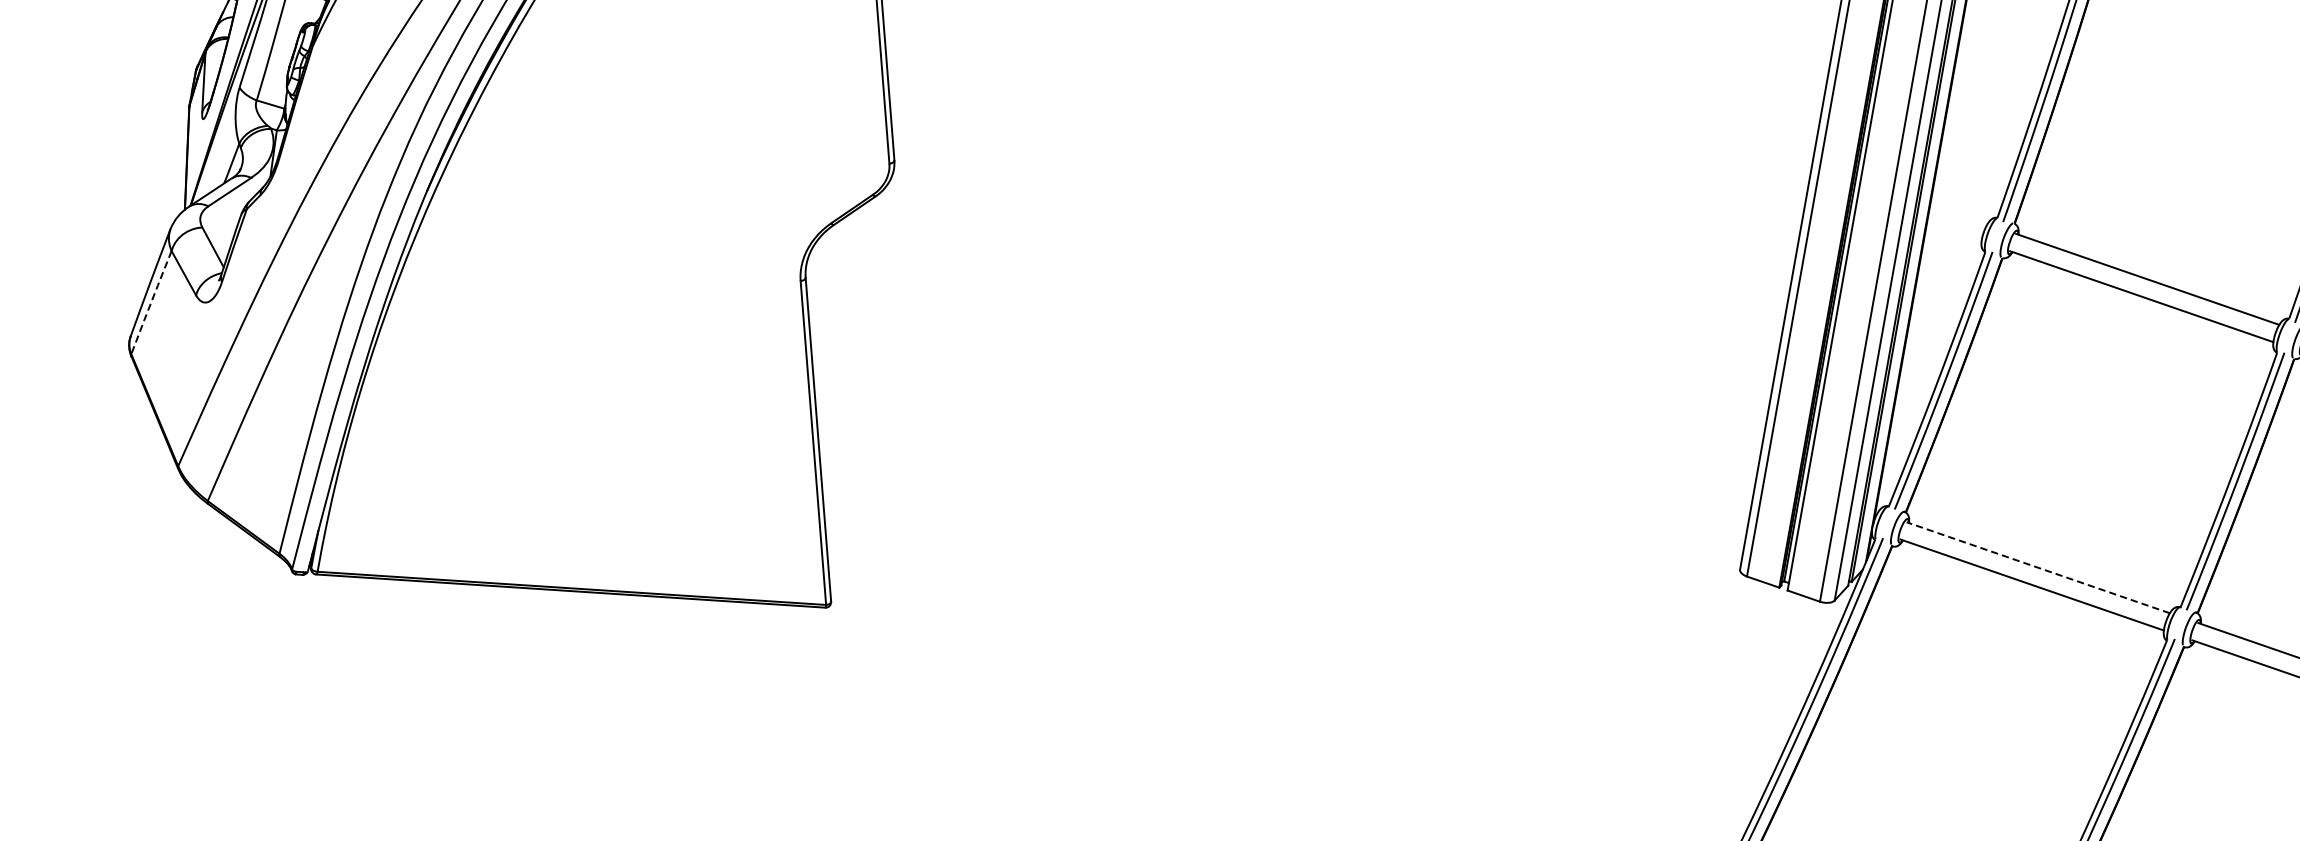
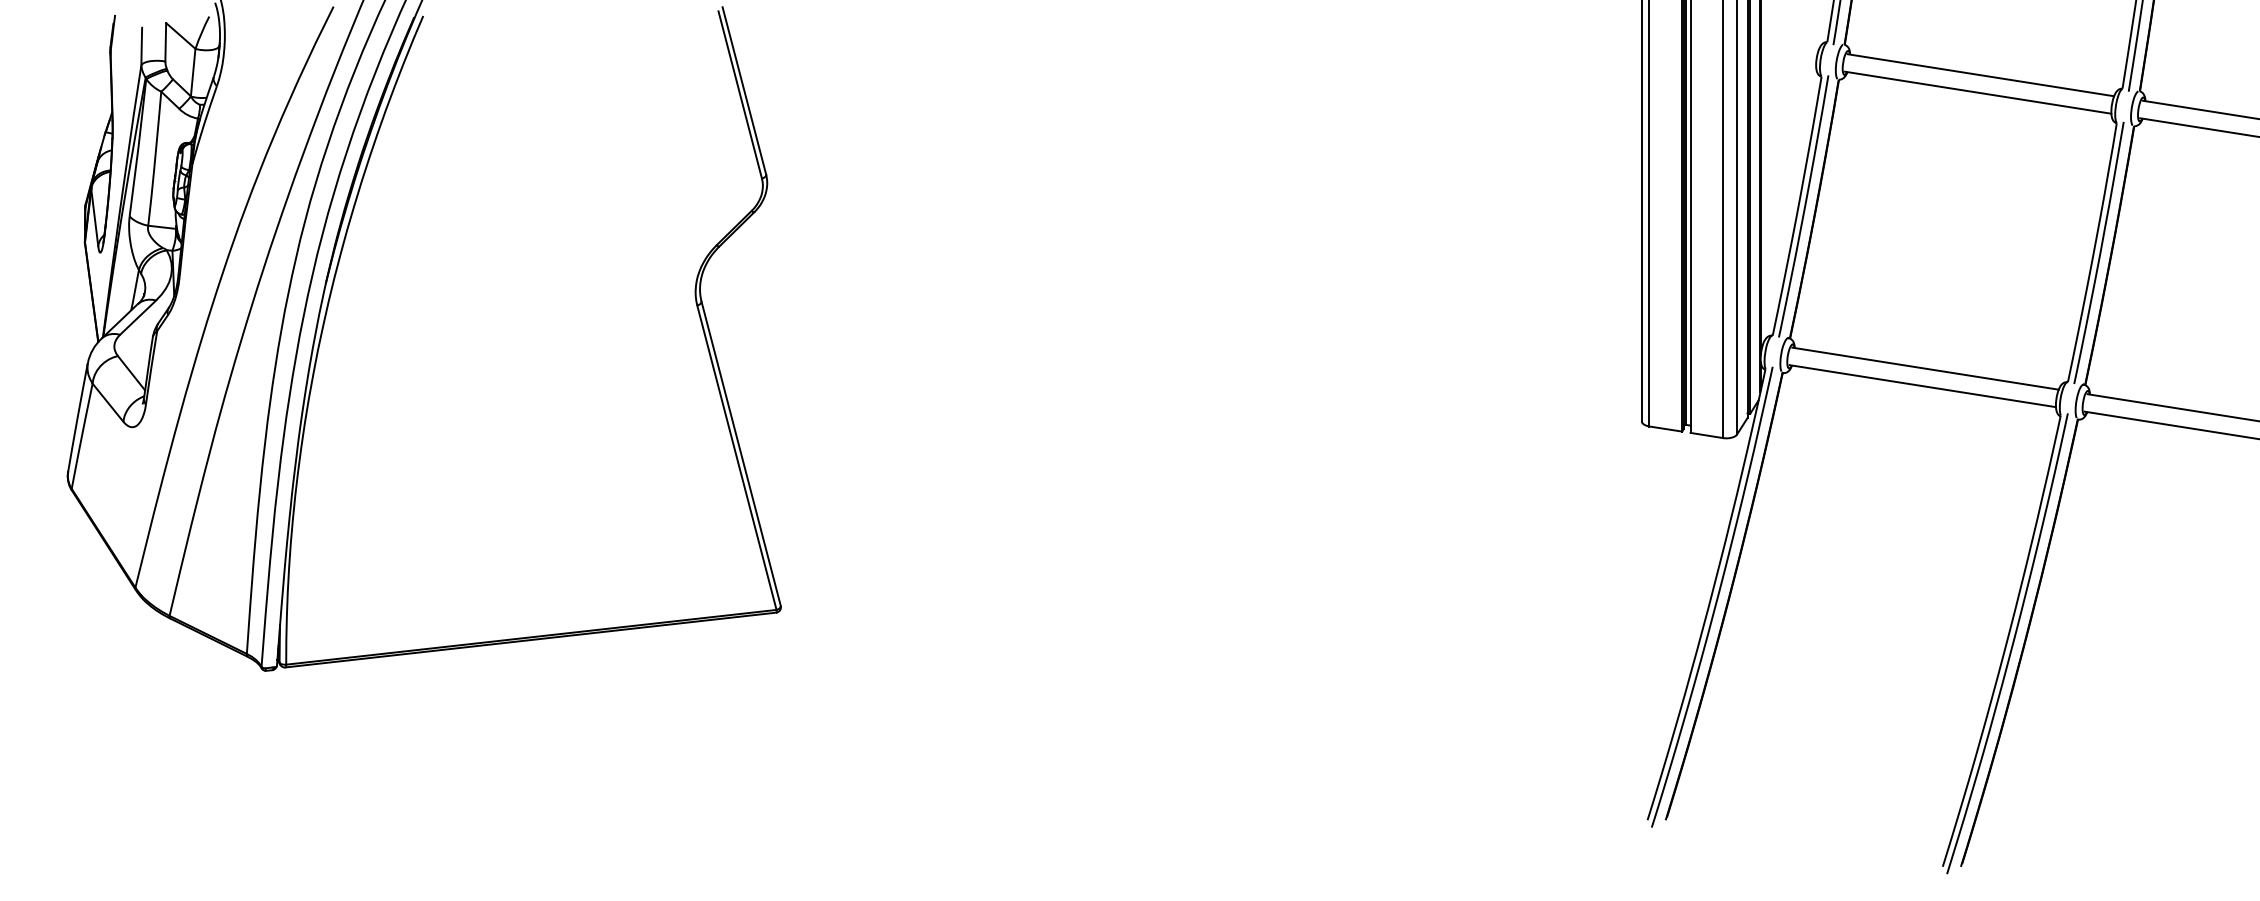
line: (150, 302) -> (81, 436), dashed -> solid
line: (2038, 567) -> (1925, 368), dashed -> solid

